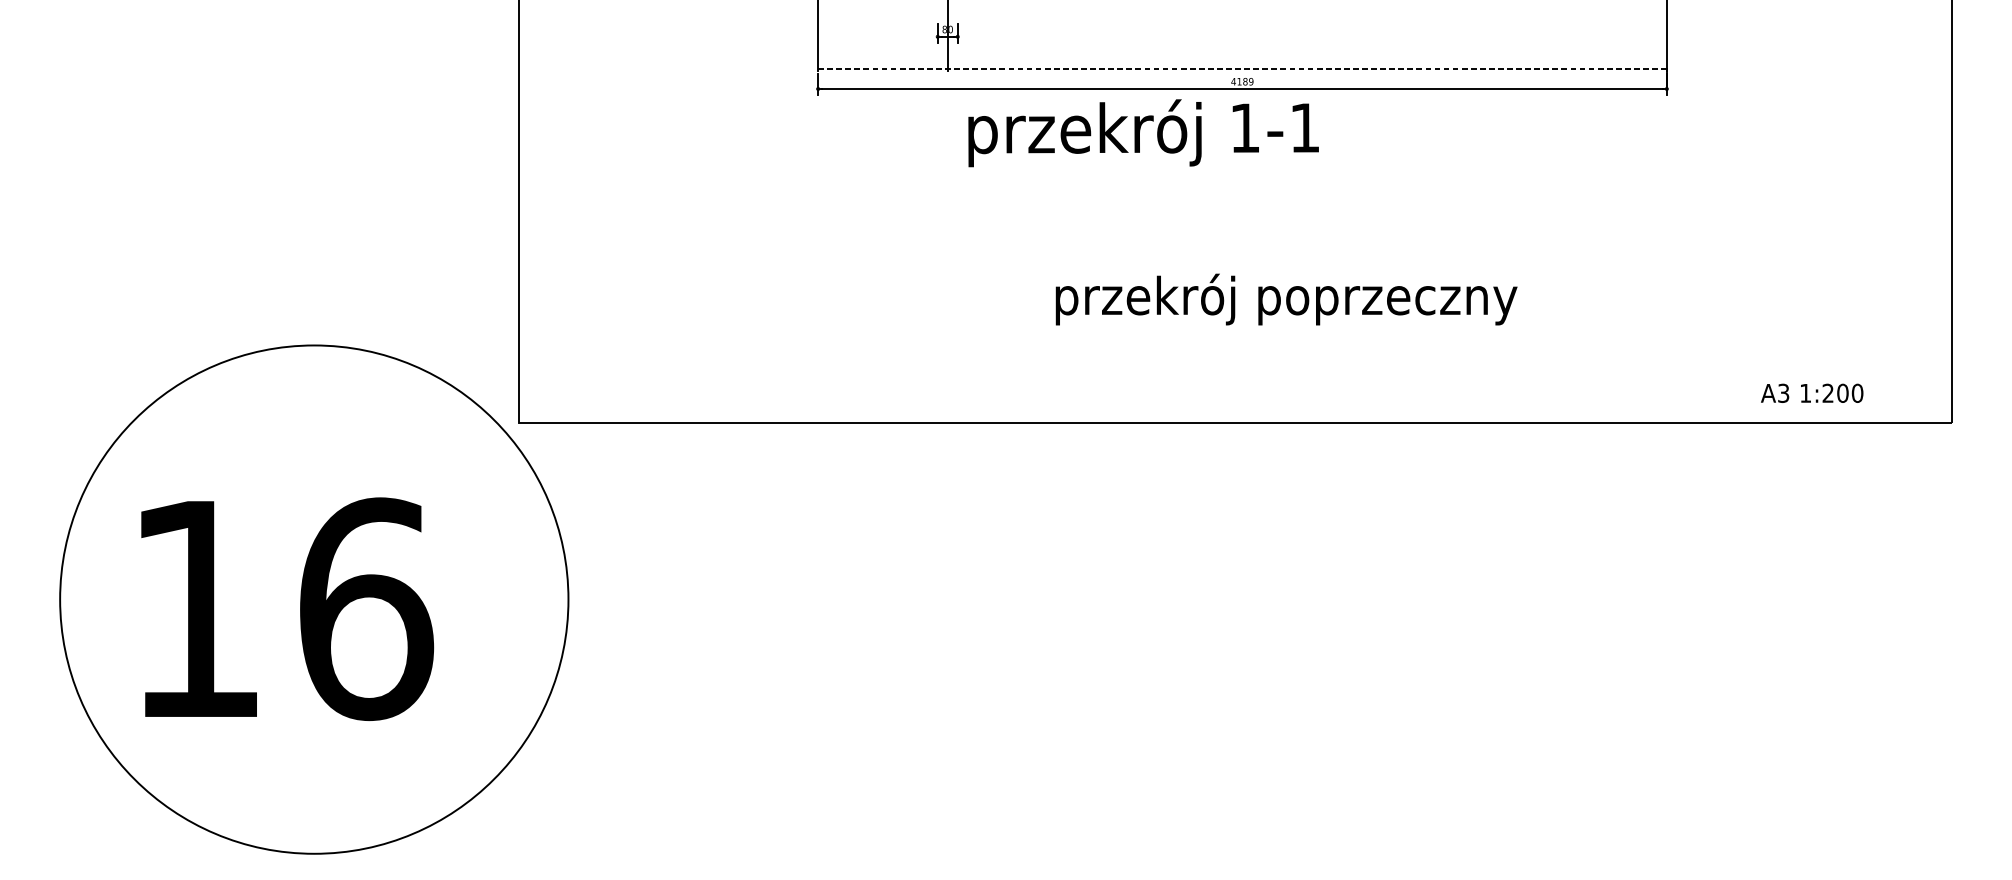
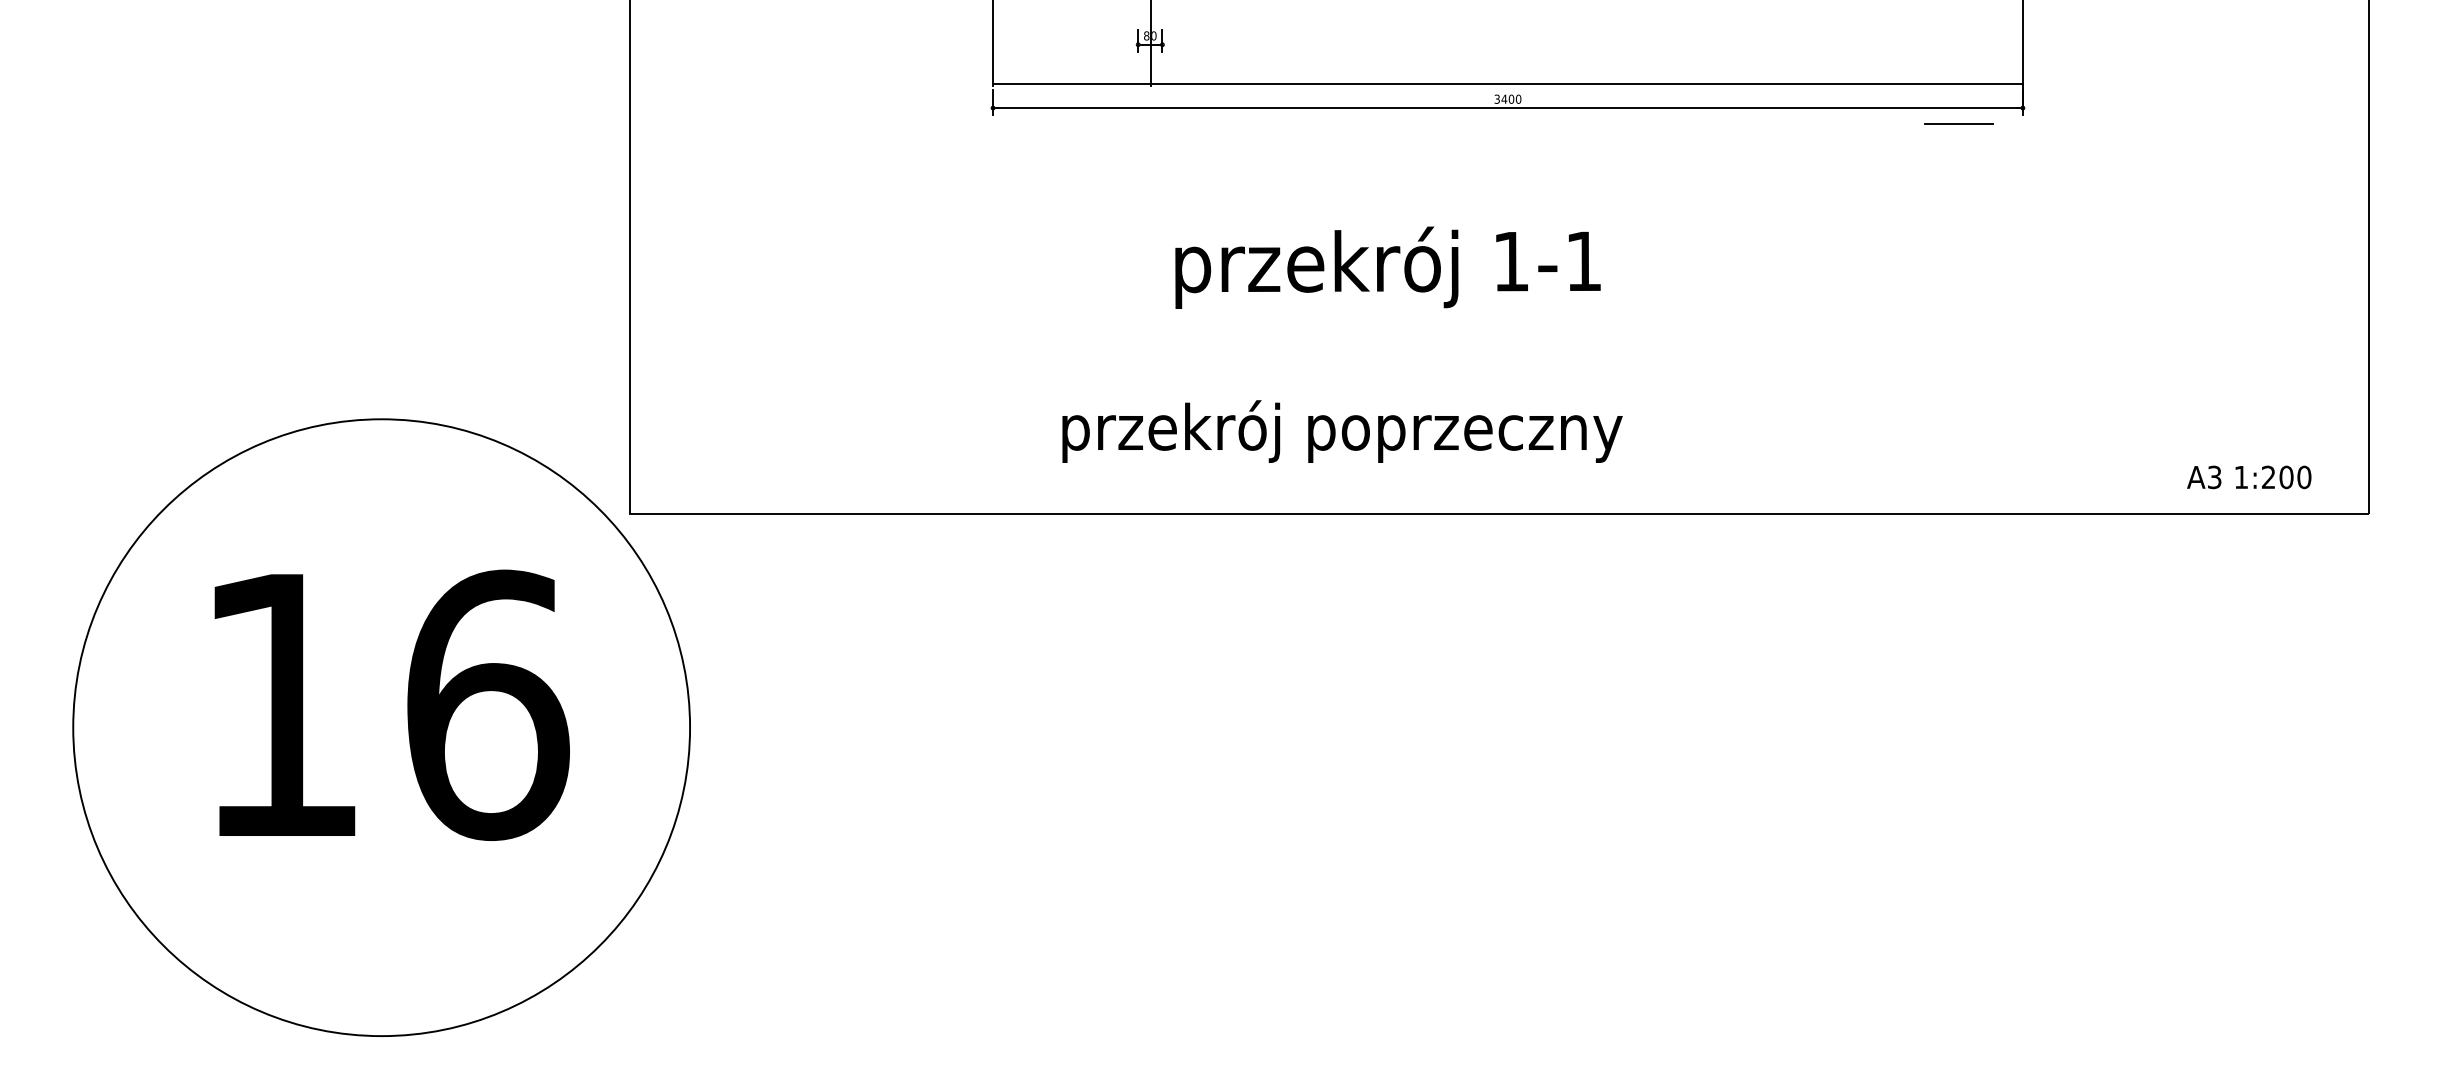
line: (1242, 69) -> (1507, 84), dashed -> solid
text: (1242, 81) -> (1507, 98), 4189 -> 3400
line: (1613, 102) -> (1958, 124), added
text: (1143, 133) -> (1387, 267), moved
text: (1286, 299) -> (1342, 431), moved
text: (1812, 393) -> (2249, 477), moved
text: (286, 608) -> (391, 704), moved

